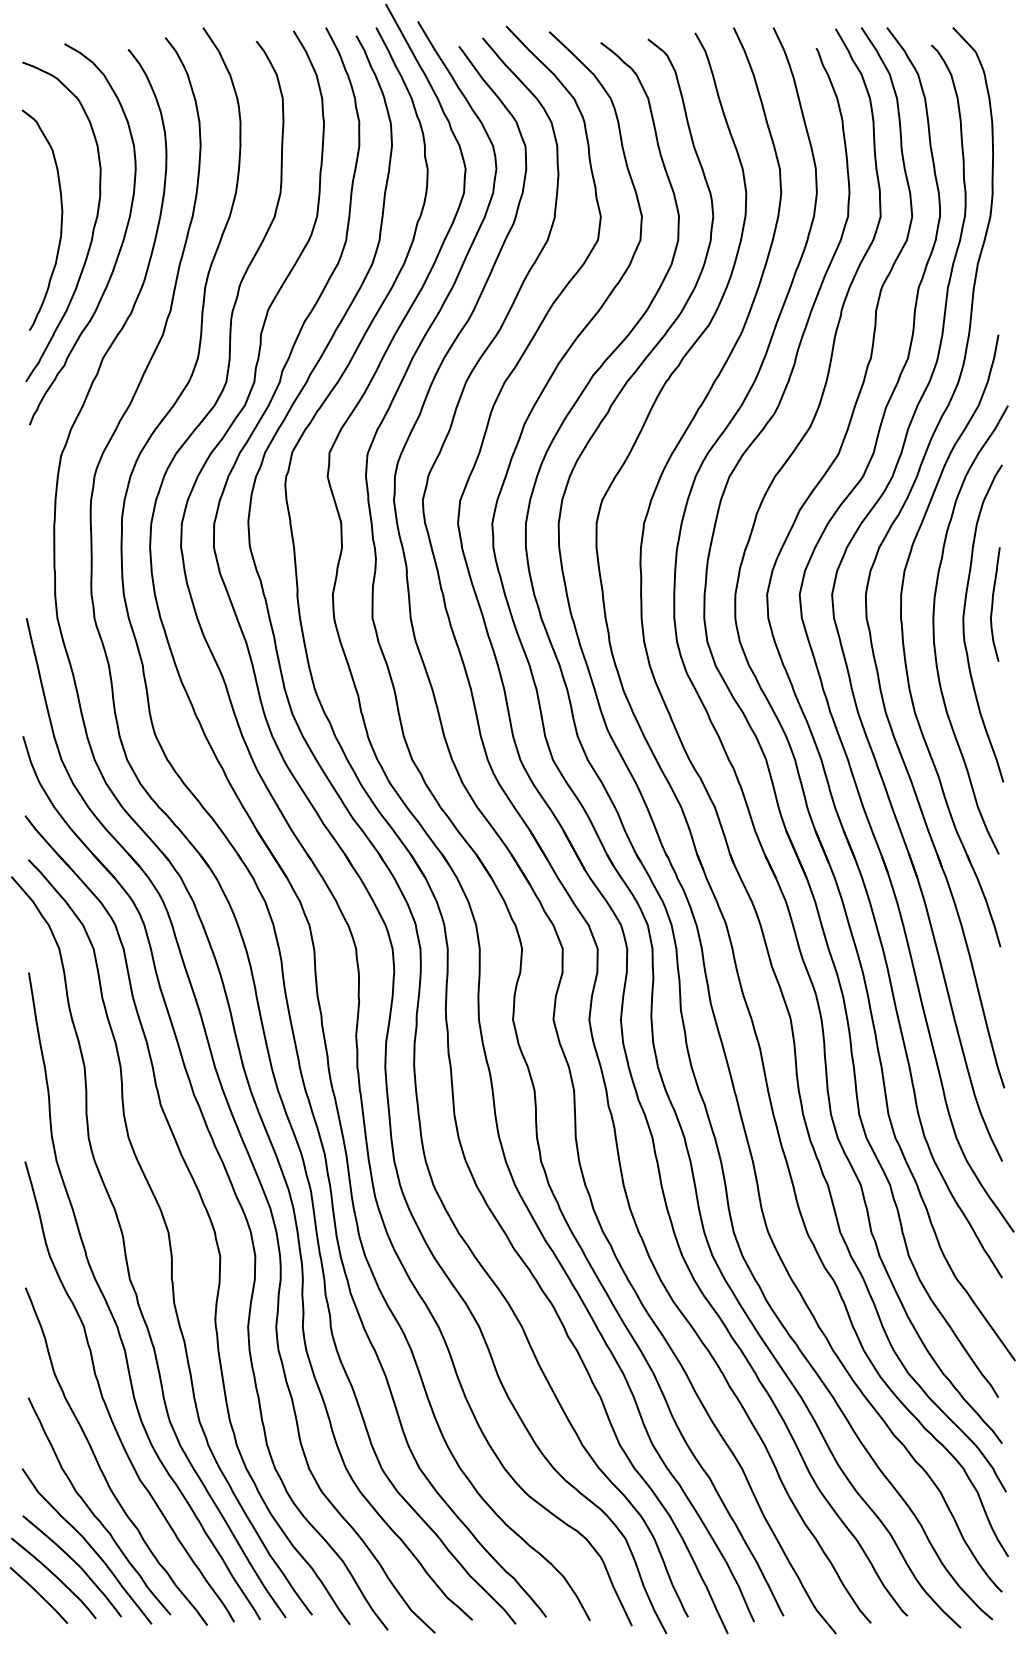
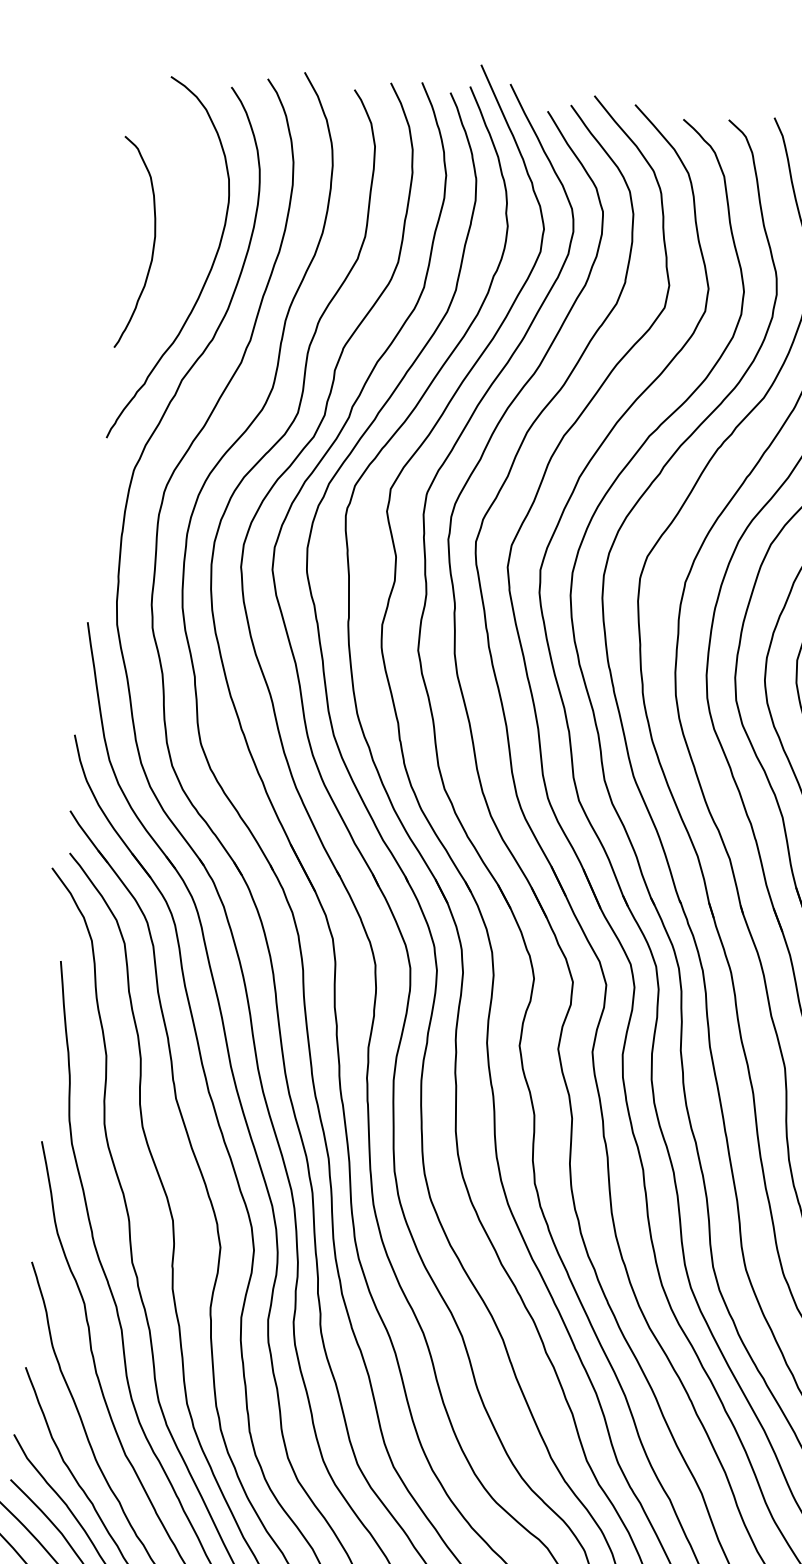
curve: (92, 229) -> (182, 256), removed

